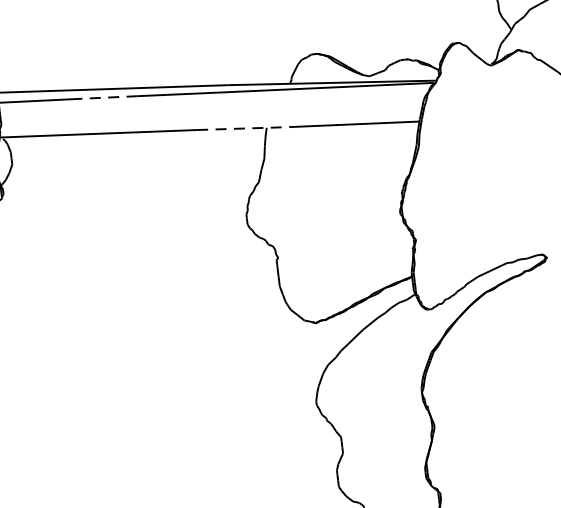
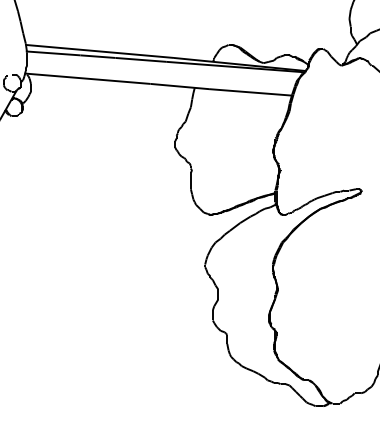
line: (109, 97) -> (97, 56), dashed -> solid
line: (244, 128) -> (180, 86), dashed -> solid

